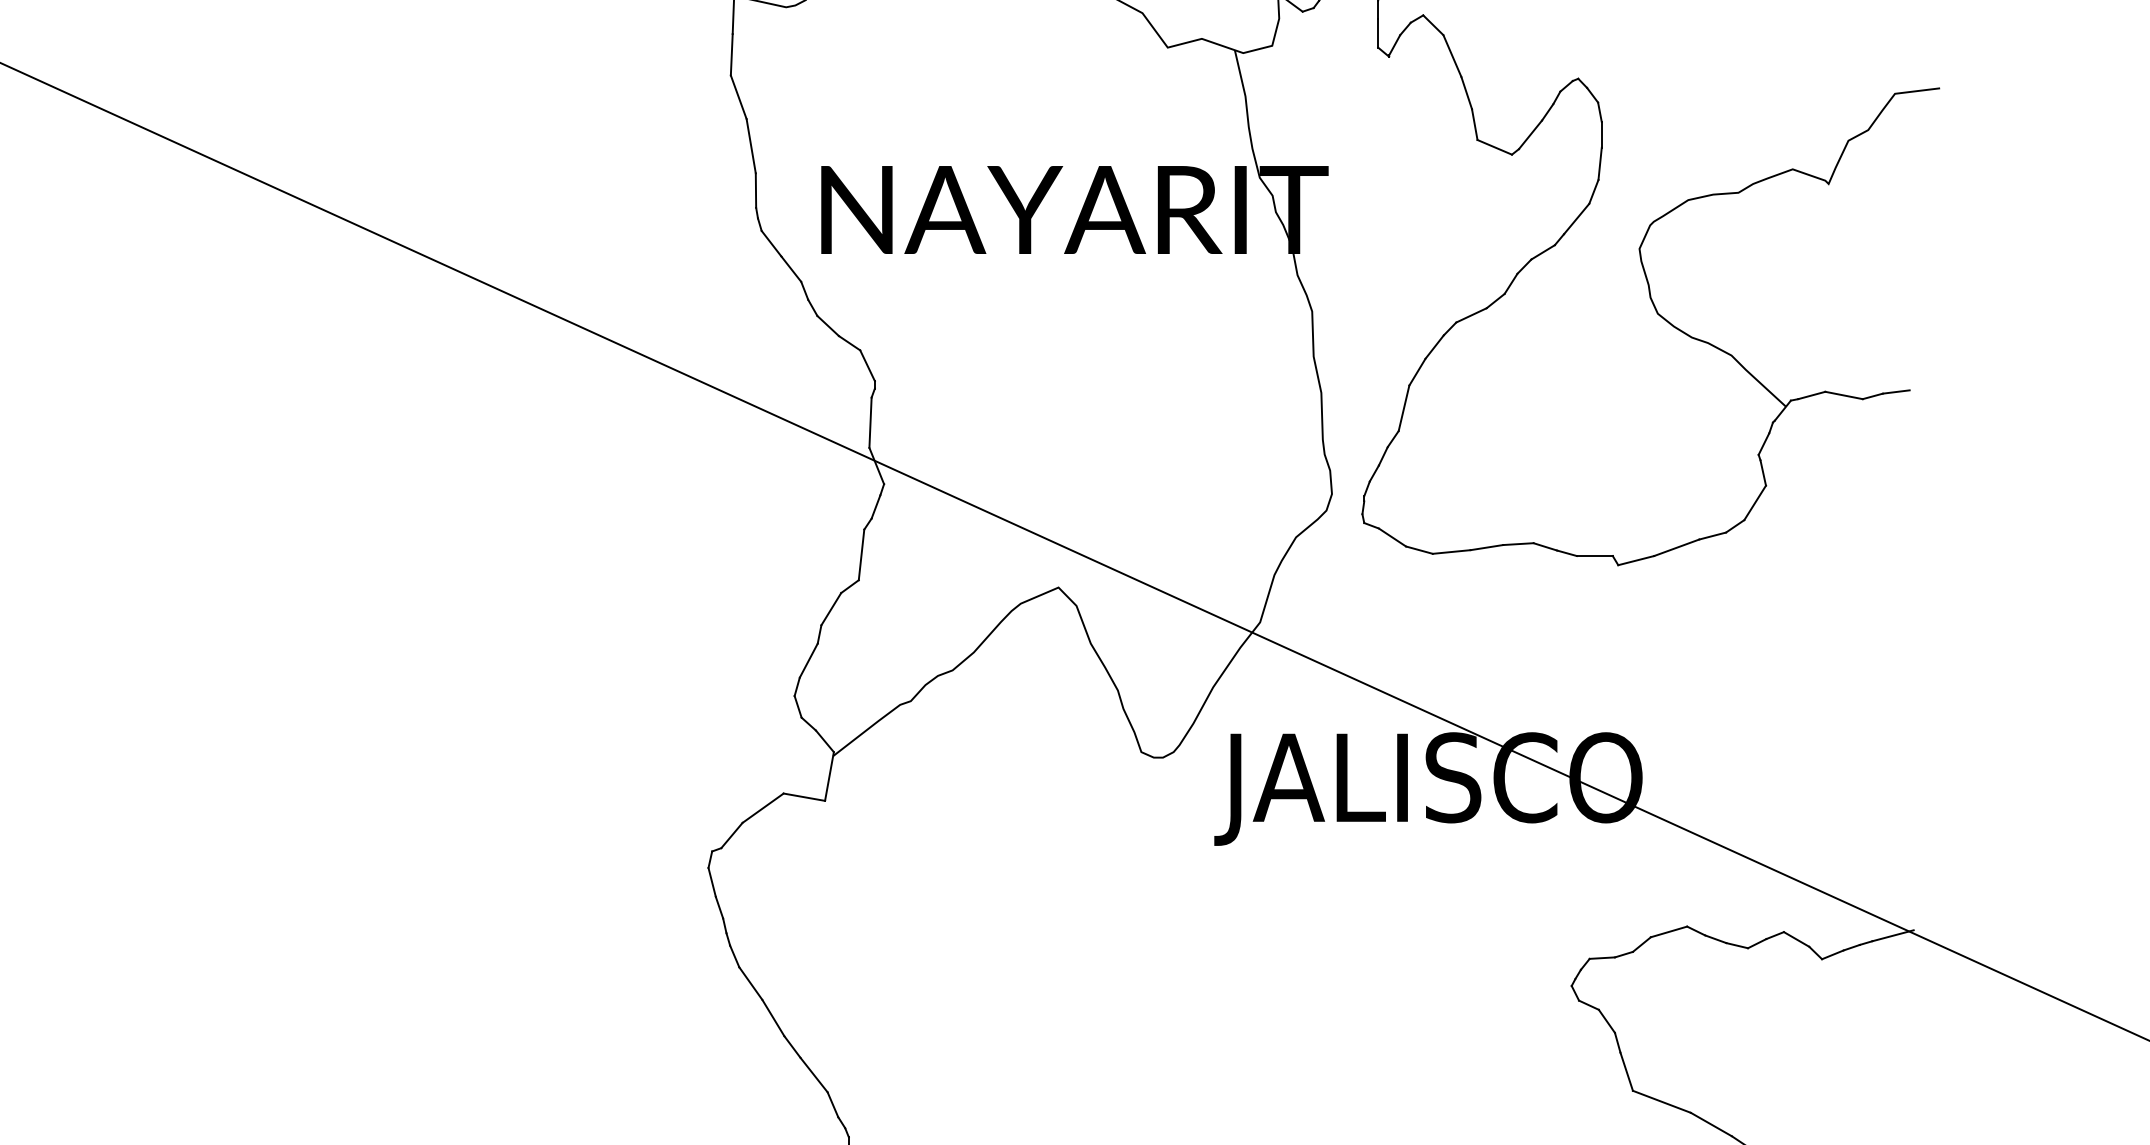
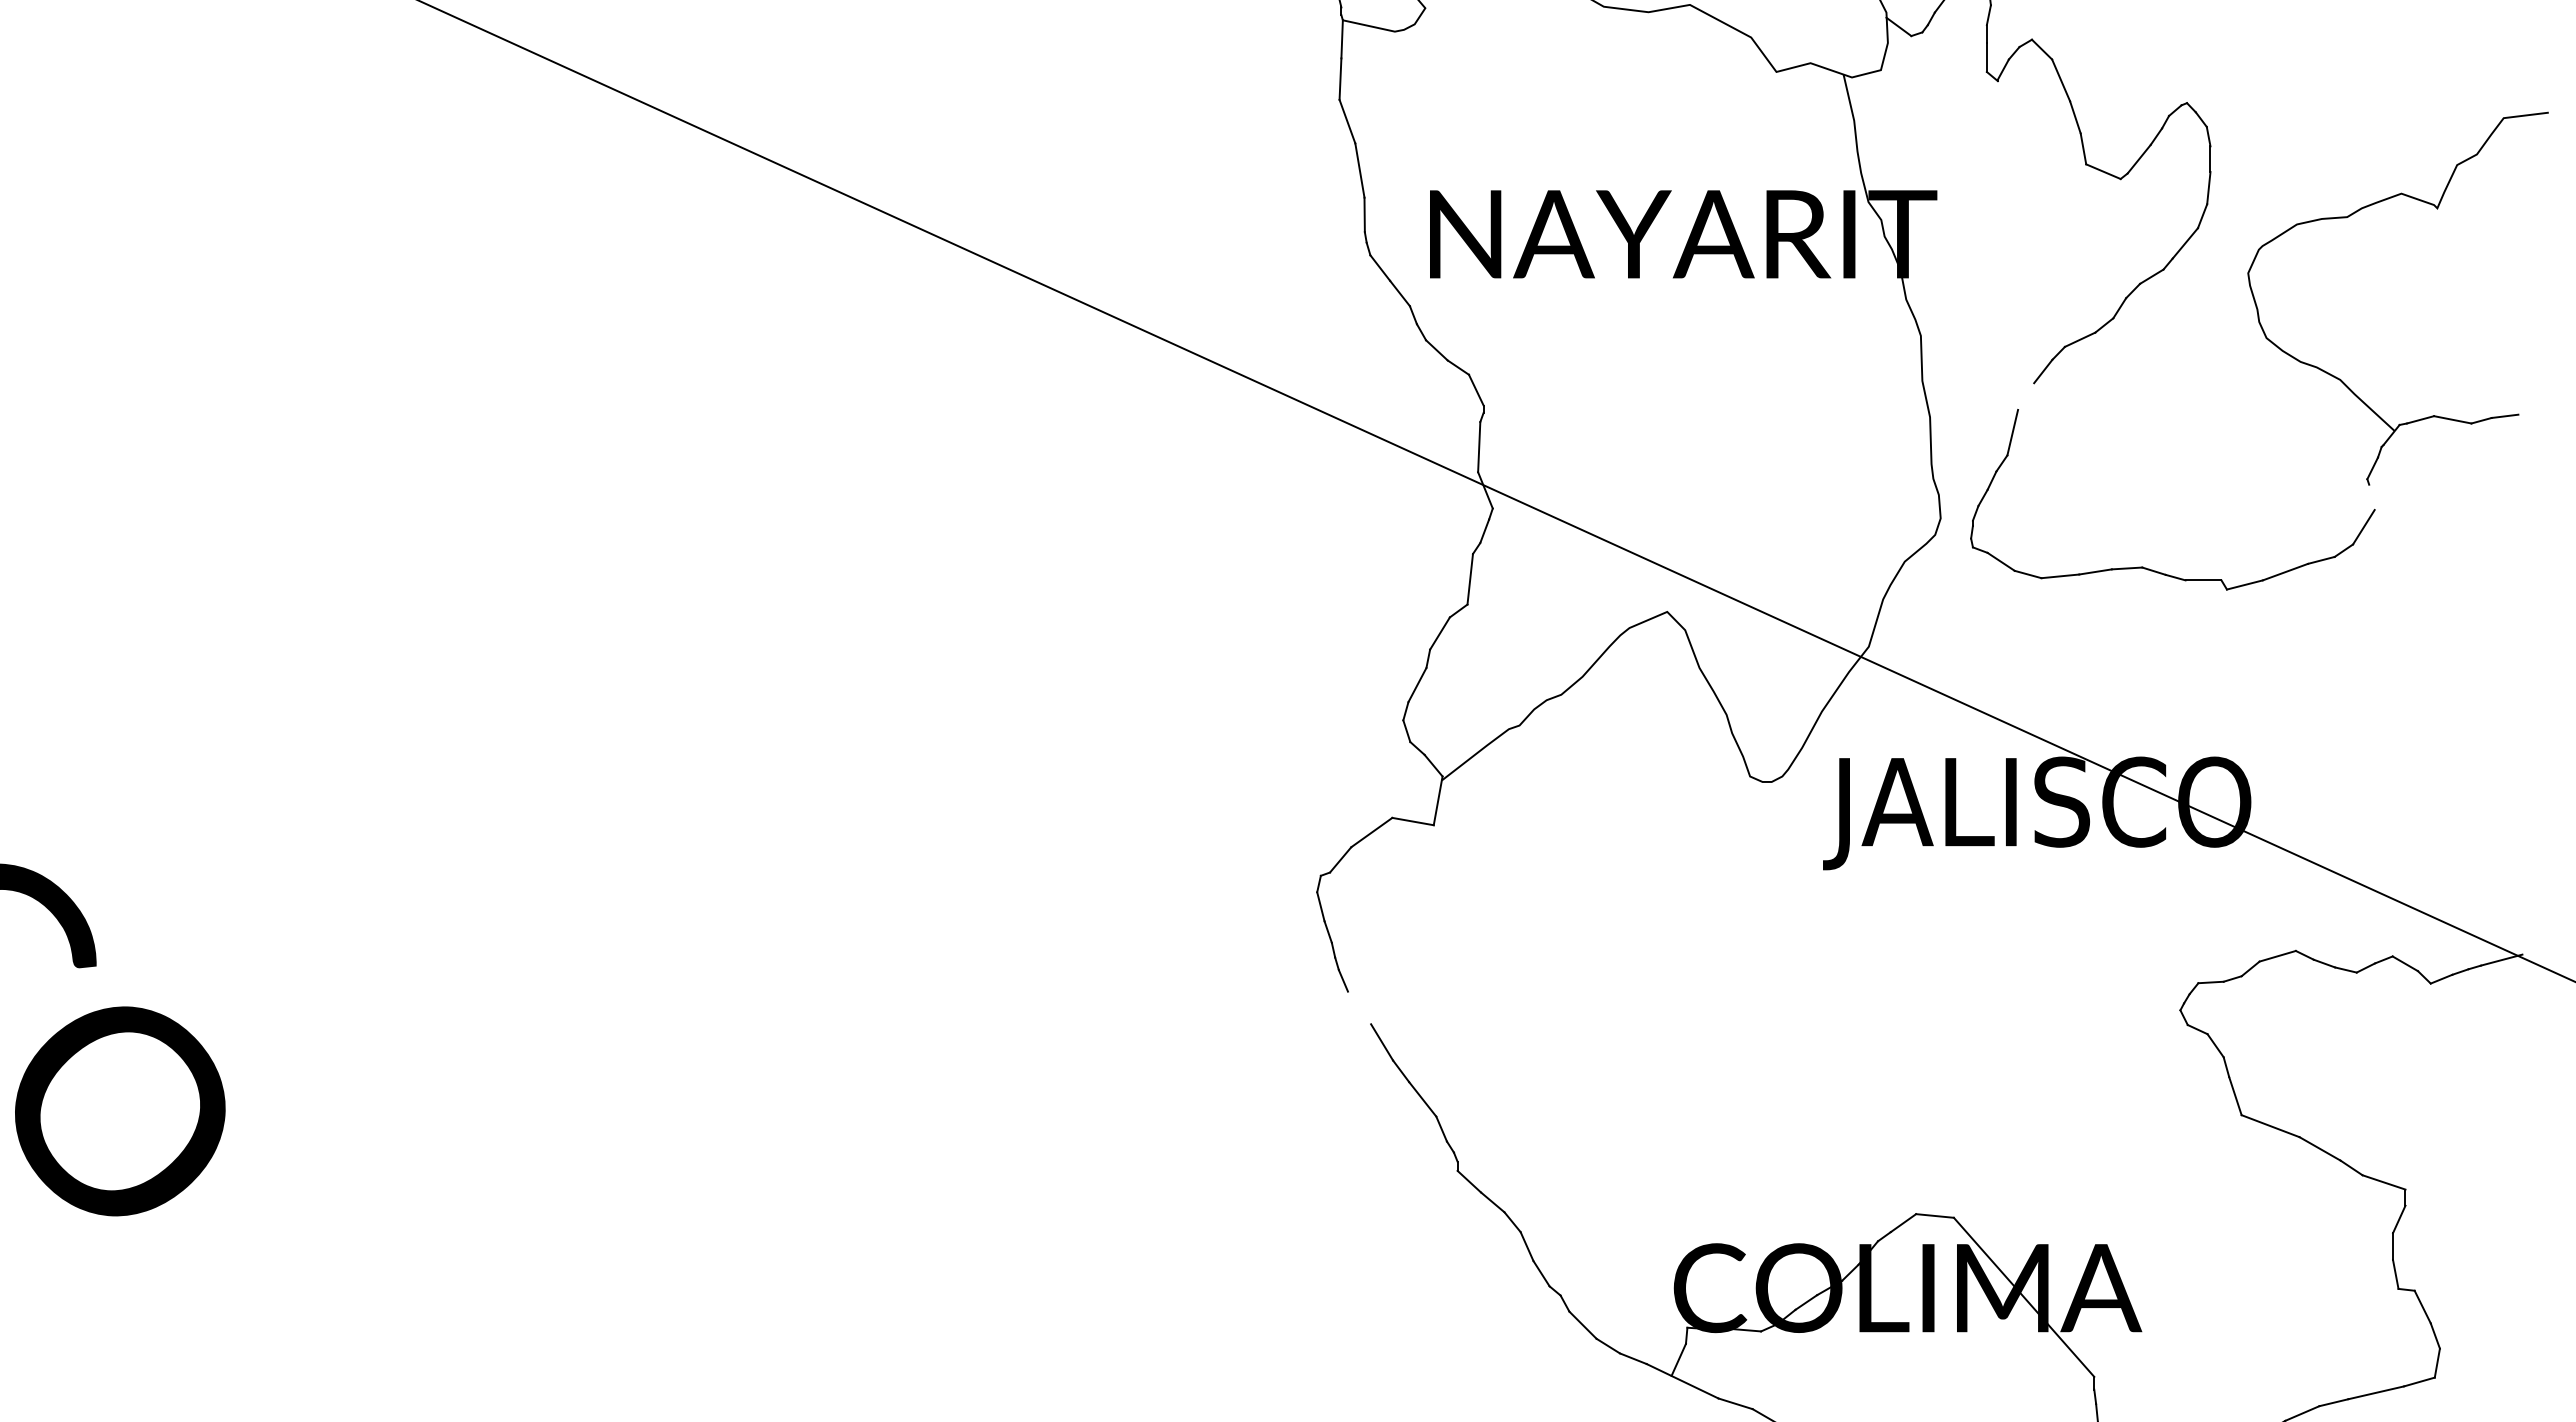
line: (1417, 372) -> (2026, 396), removed
line: (1762, 473) -> (2371, 497), removed
line: (750, 983) -> (1359, 1007), removed

